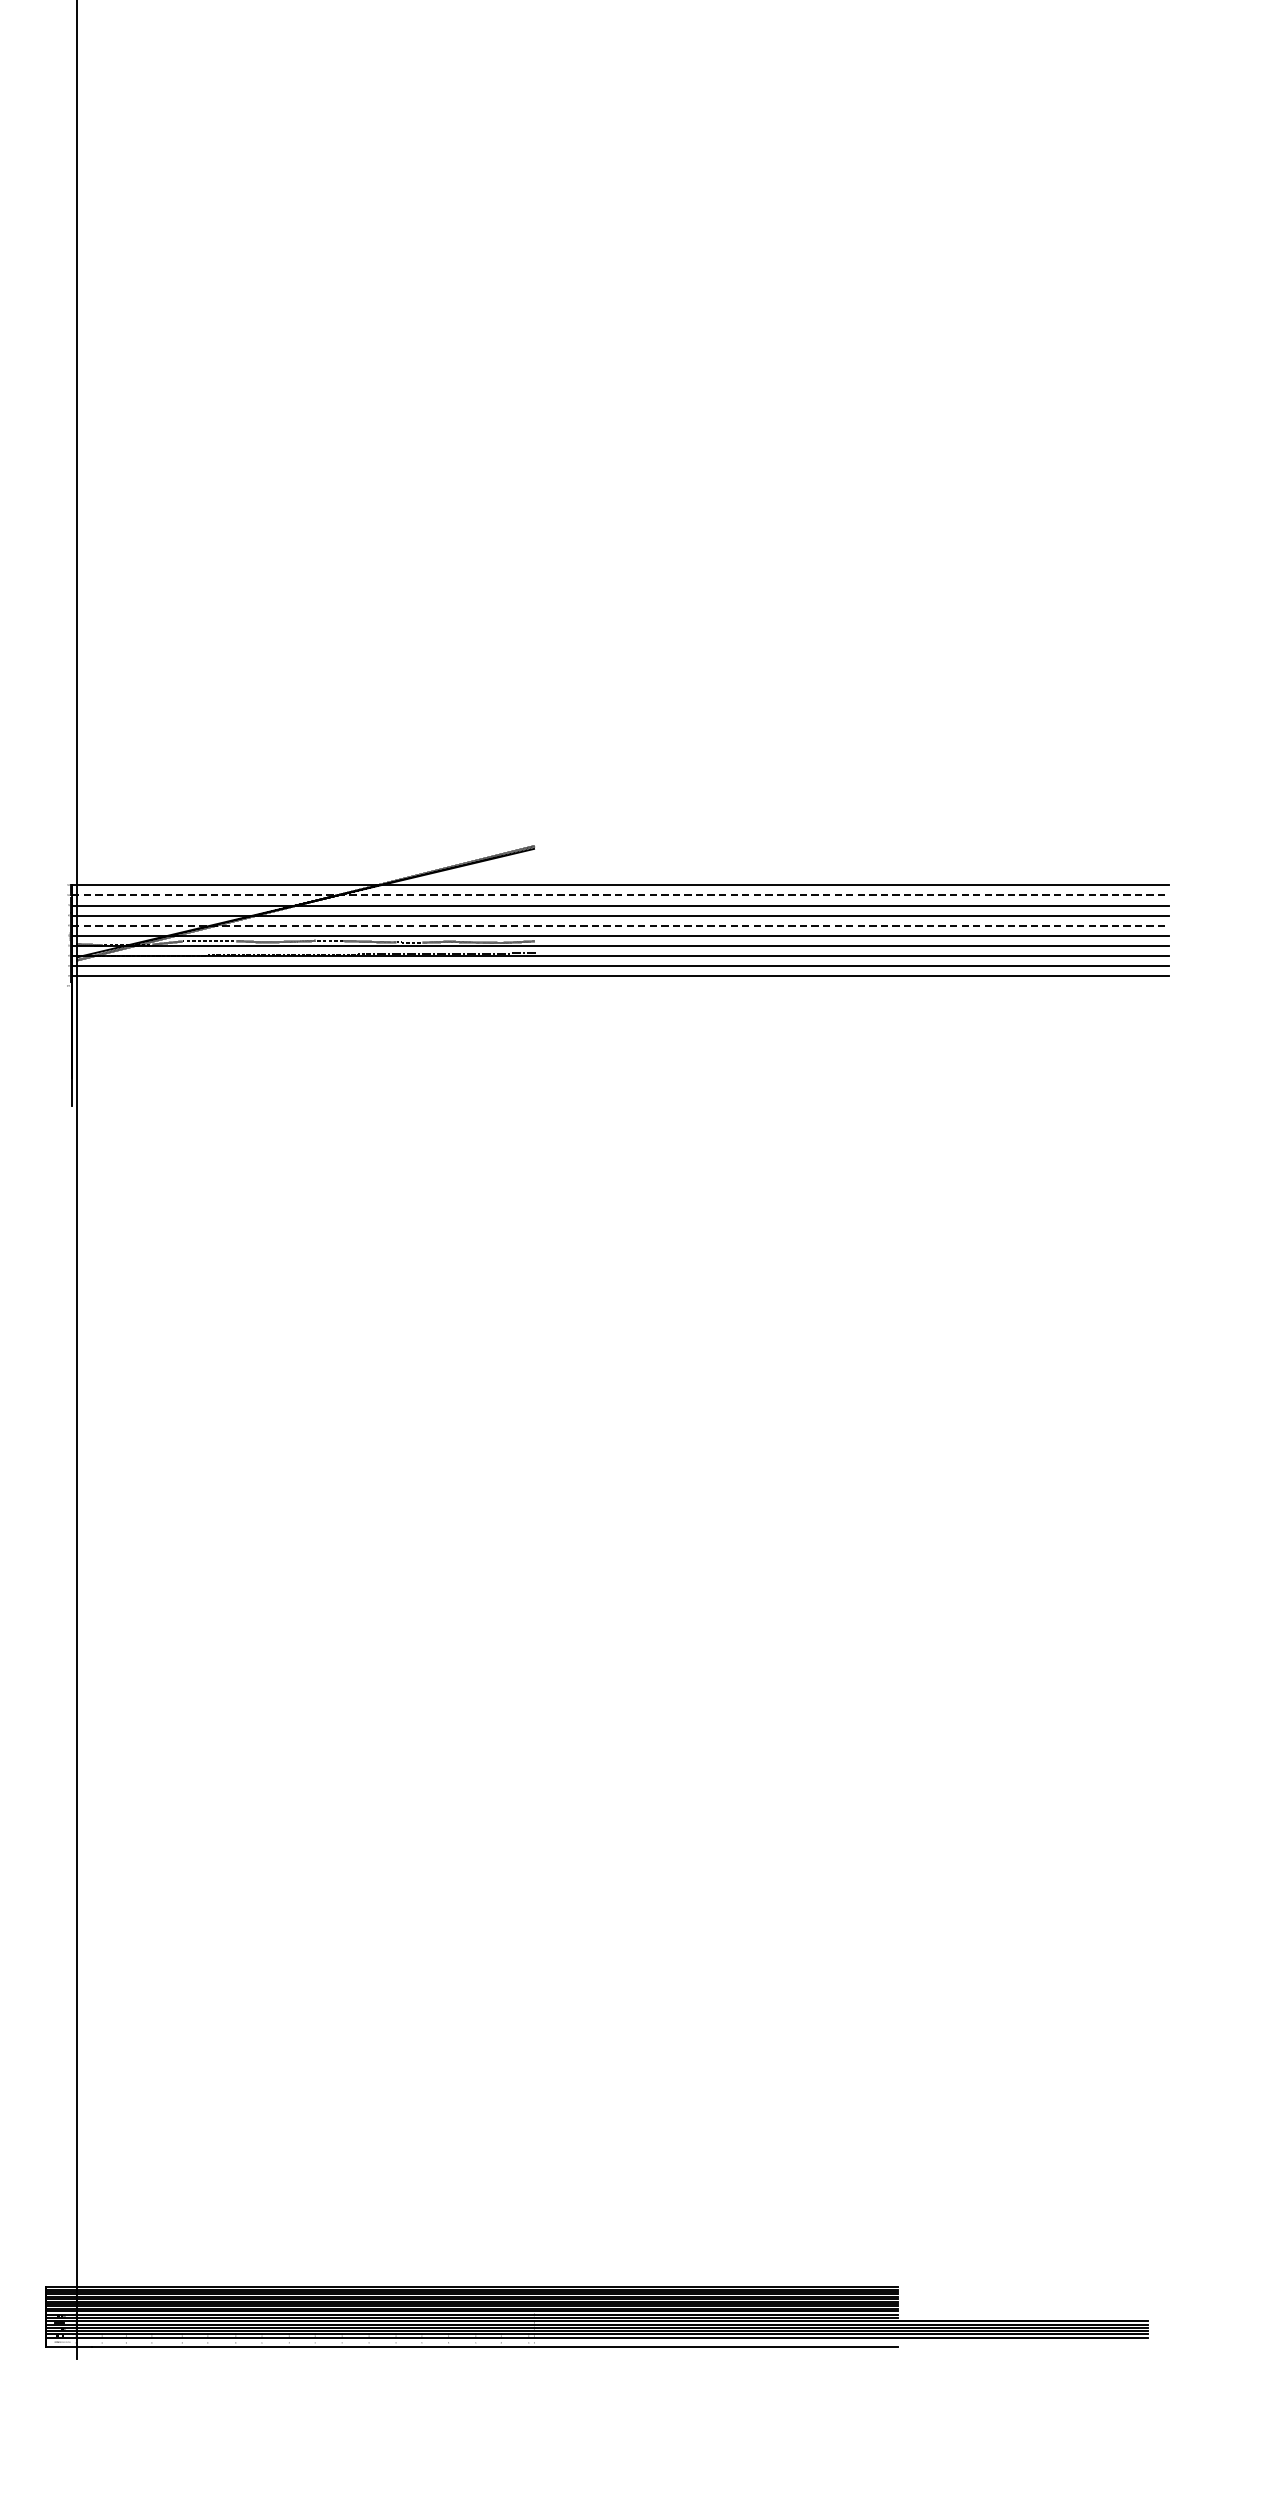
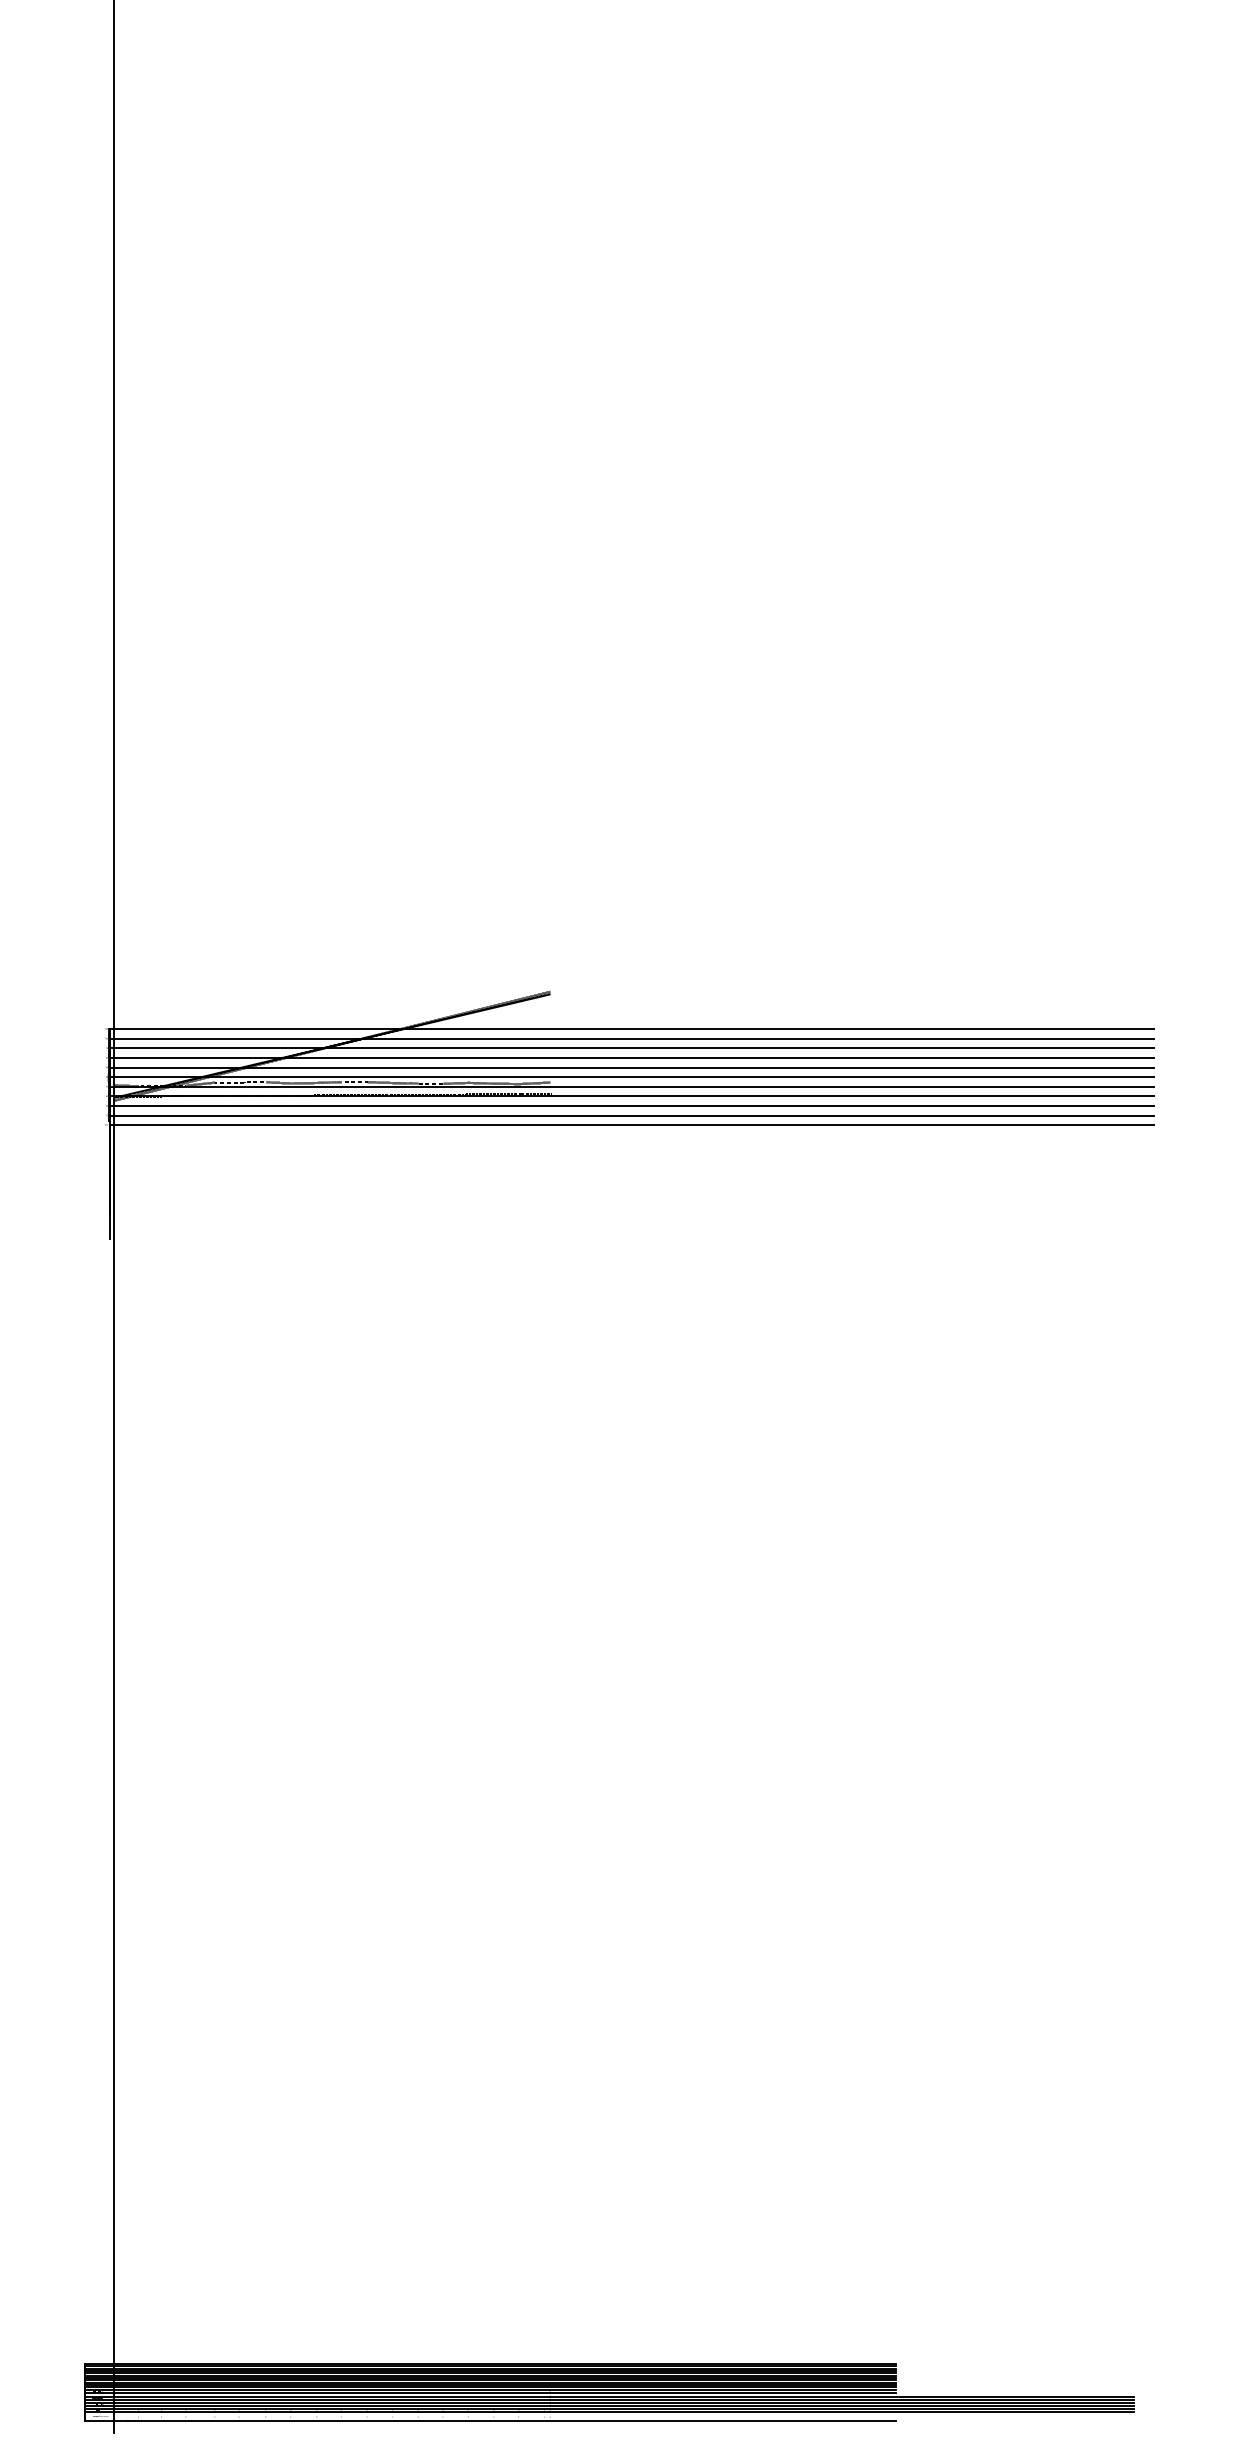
line: (620, 895) -> (632, 1038), dashed -> solid
line: (620, 925) -> (632, 1067), dashed -> solid
line: (619, 986) -> (631, 1125), added

